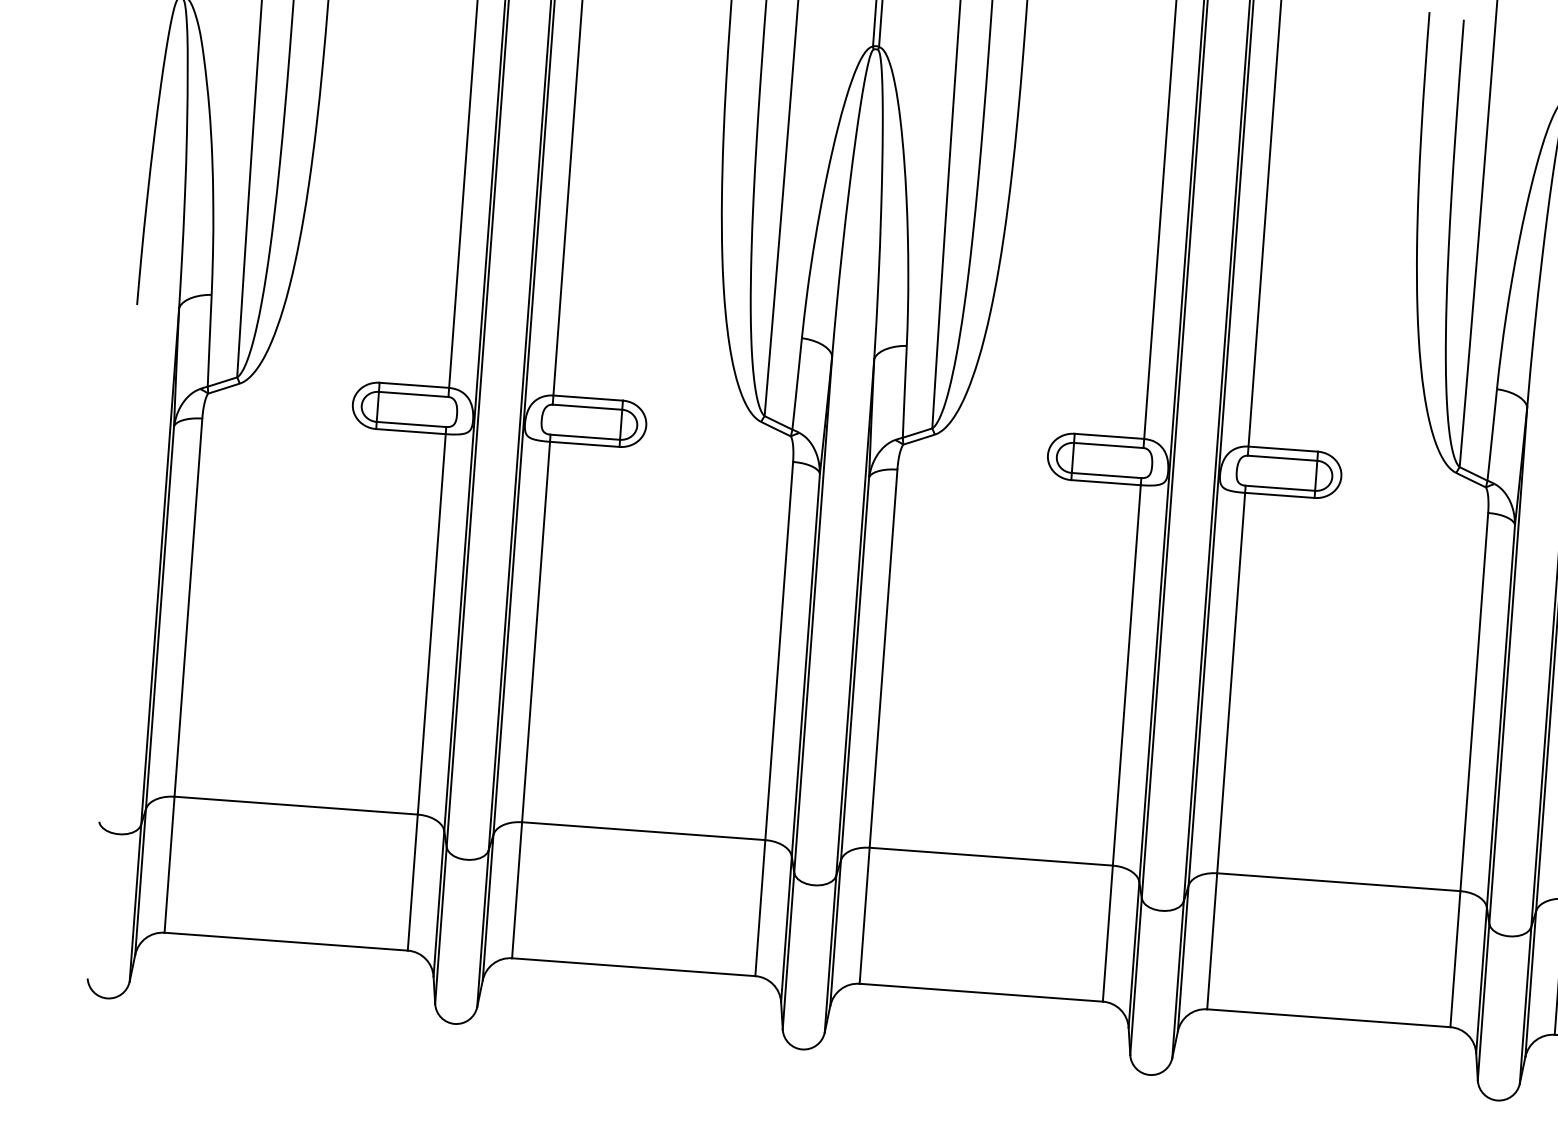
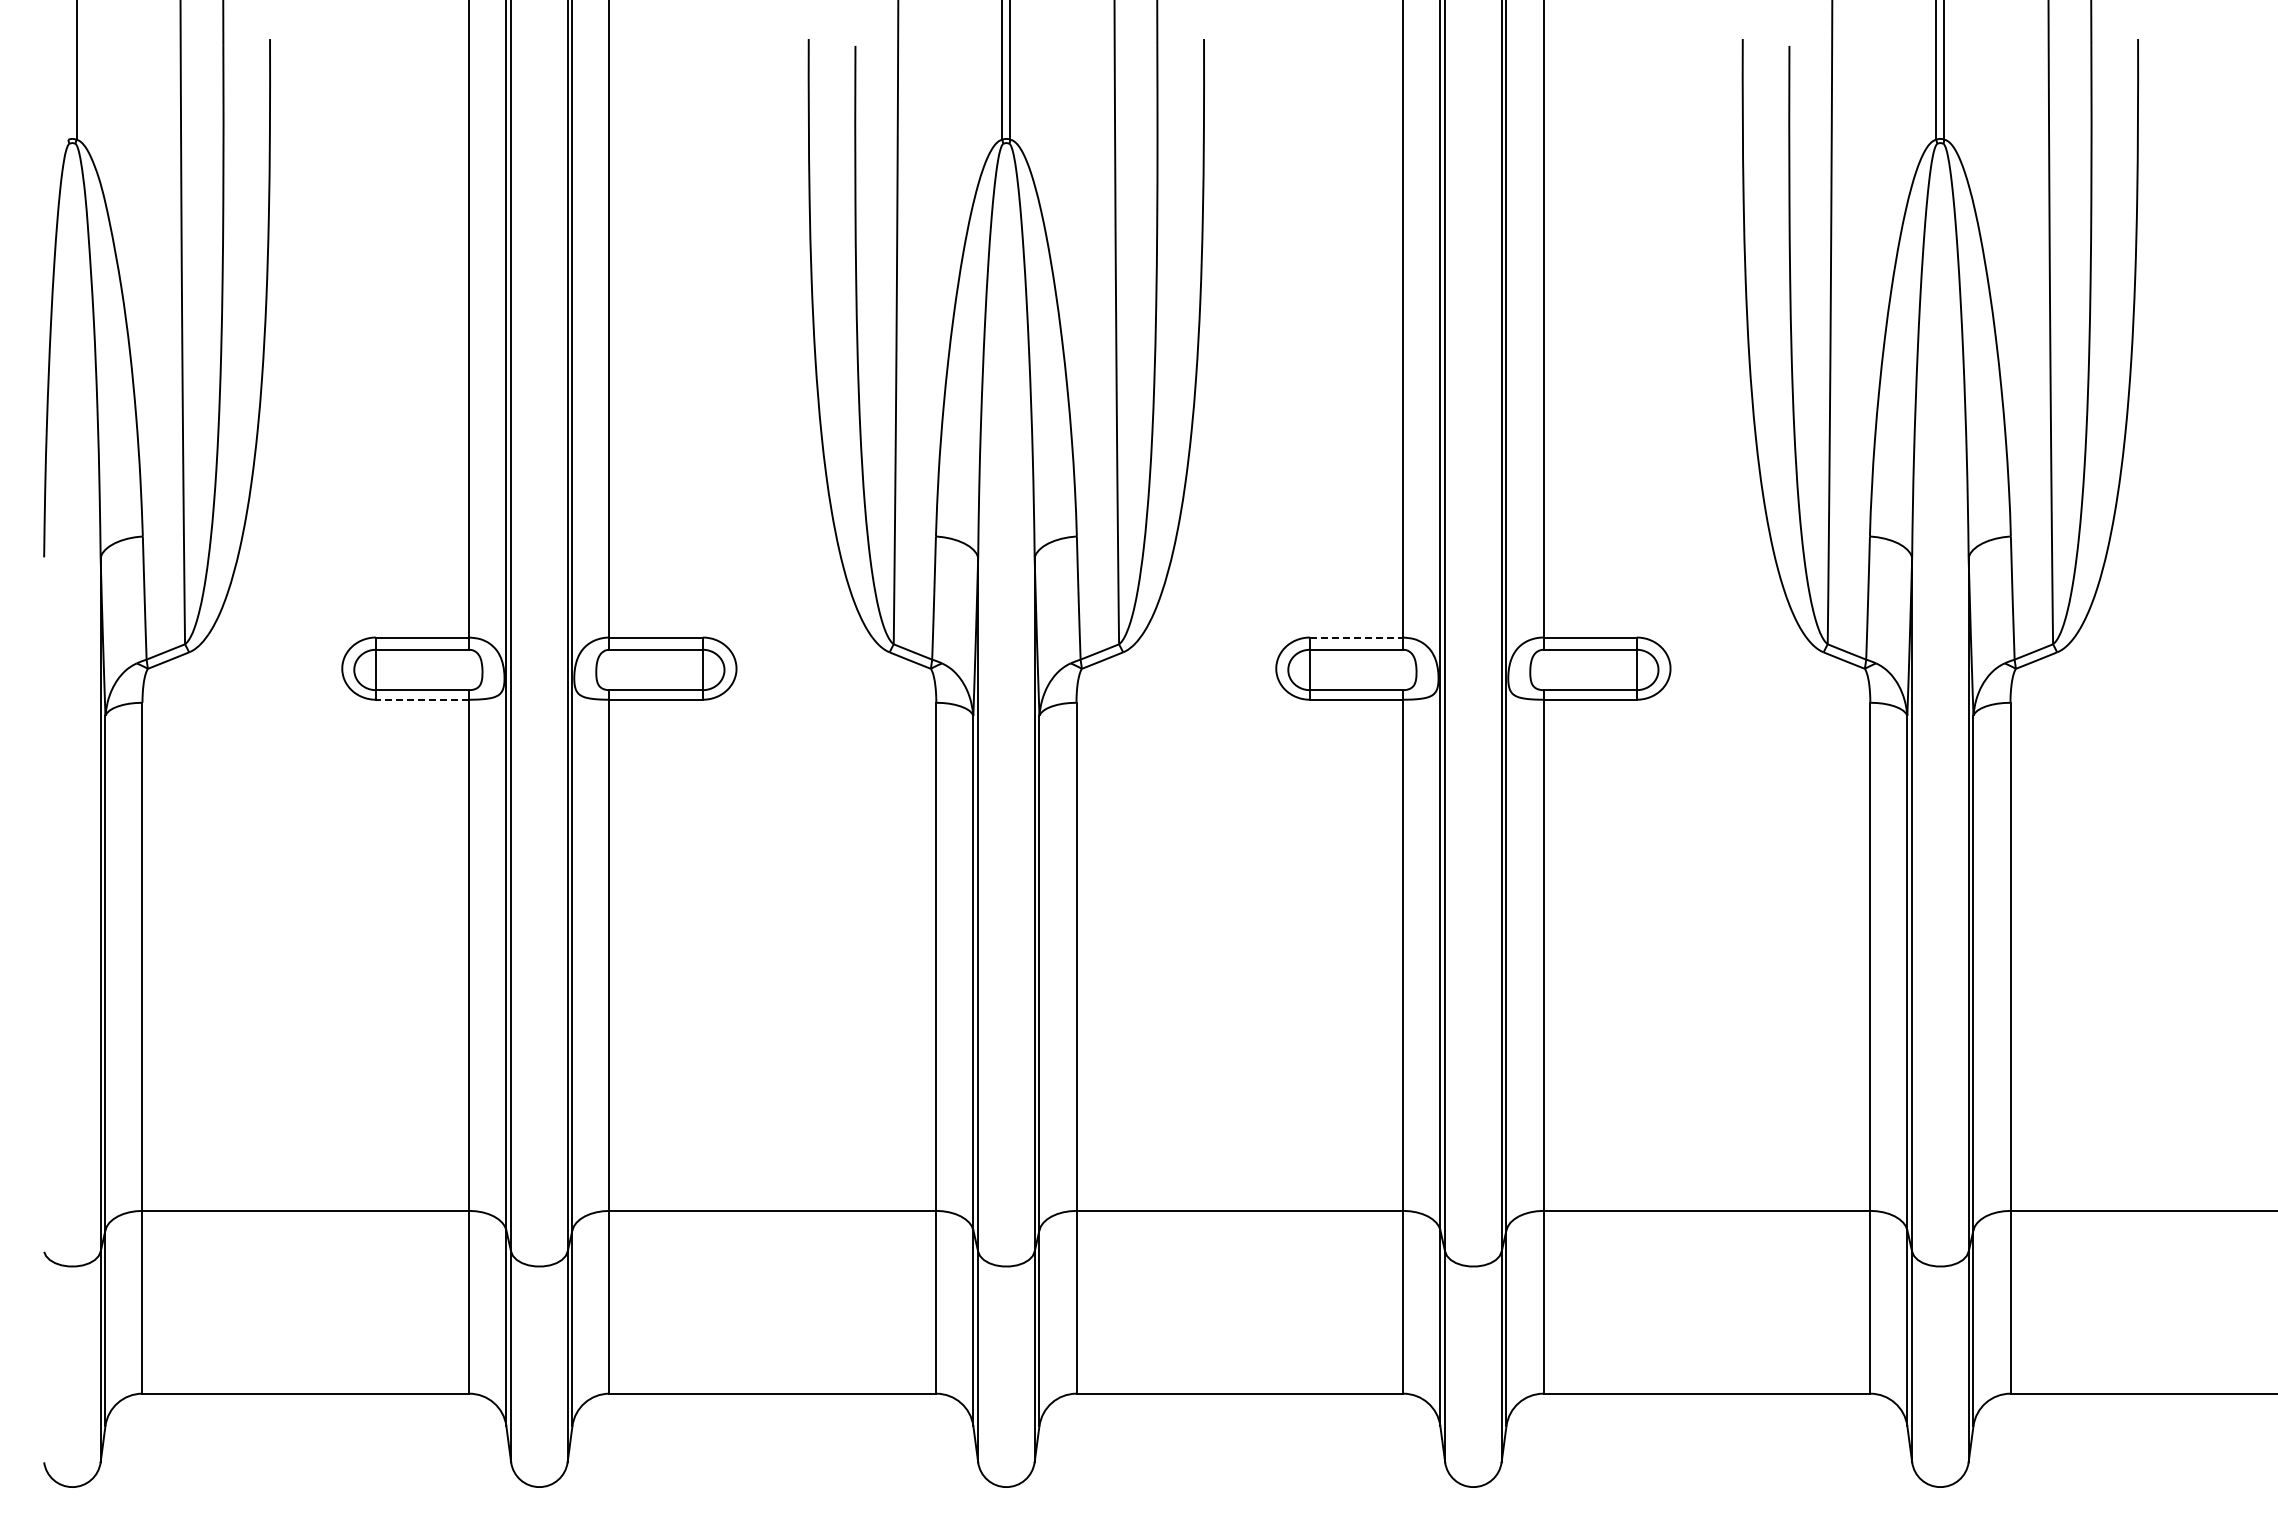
line: (410, 431) -> (422, 699), solid -> dashed
line: (1109, 436) -> (1356, 637), solid -> dashed

